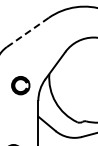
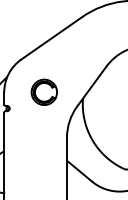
line: (27, 32) -> (51, 38), dashed -> solid
part: (20, 85) -> (43, 92), moved

